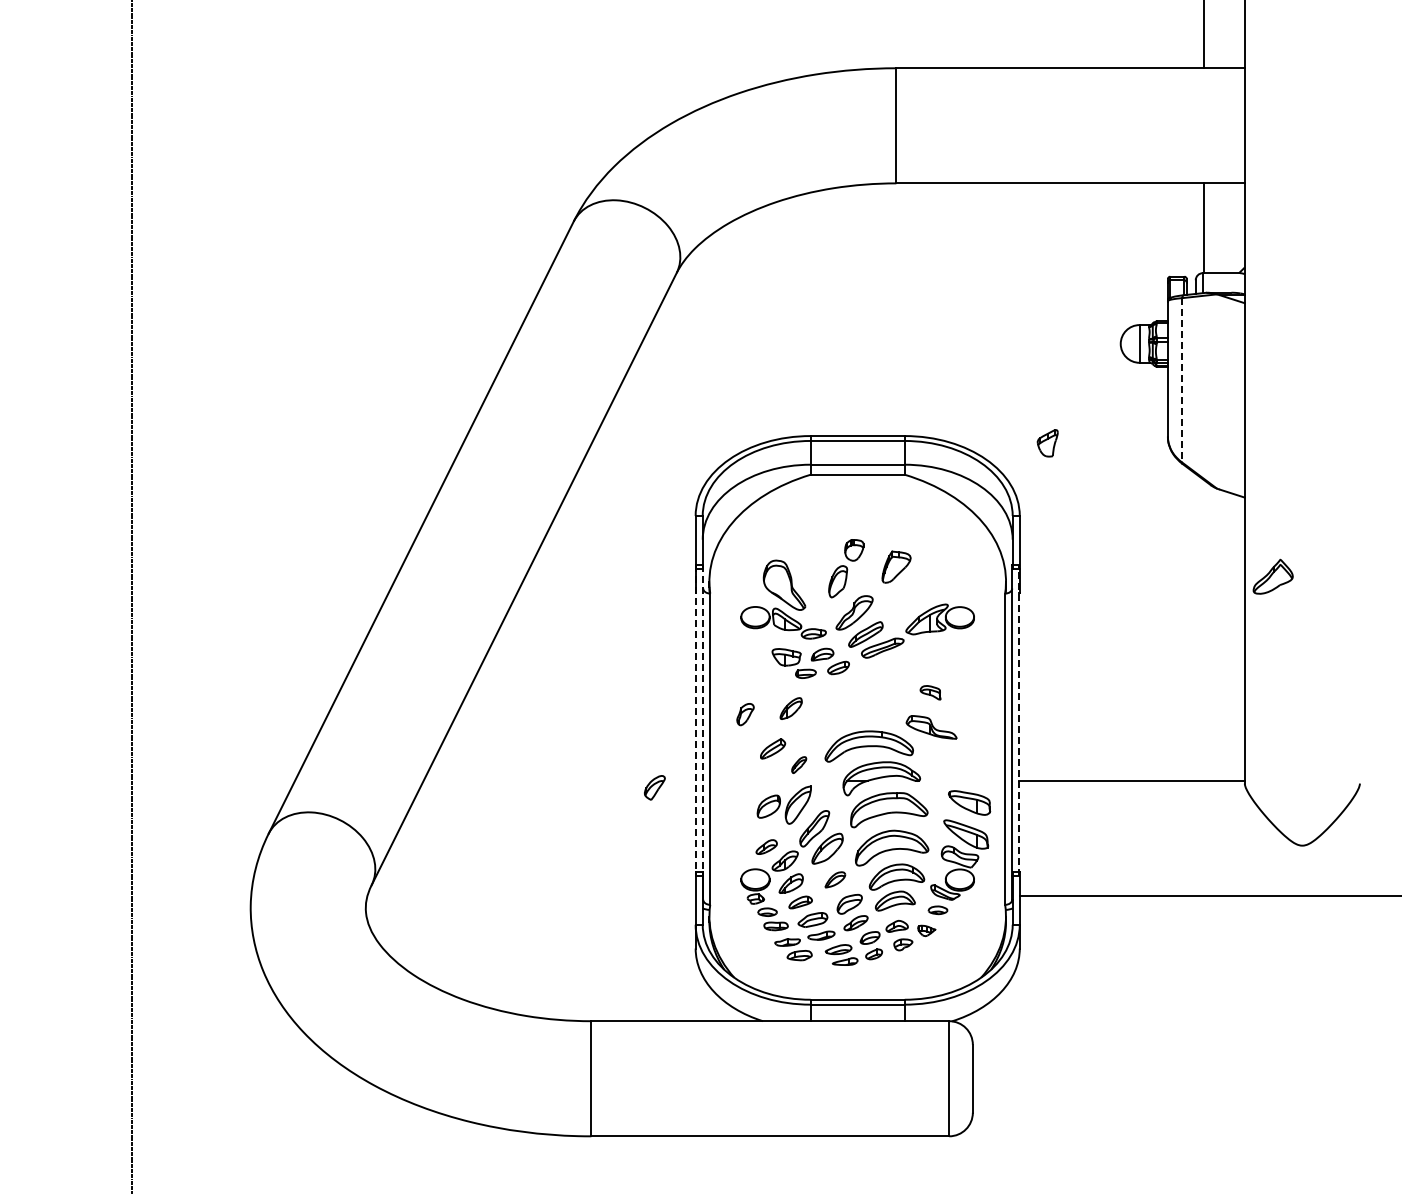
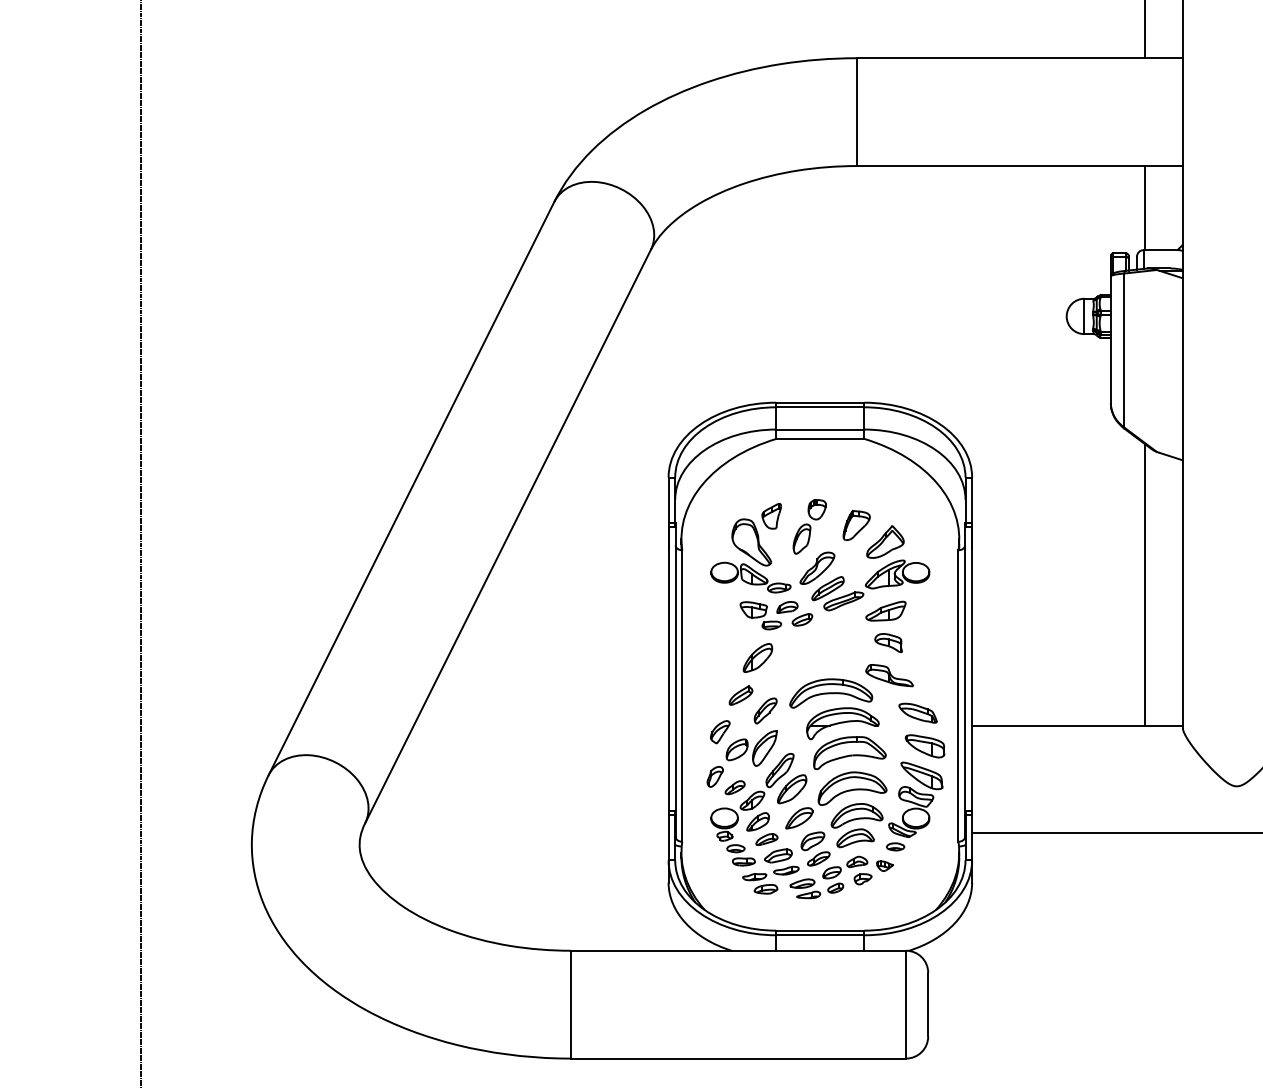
line: (1182, 380) -> (1124, 350), dashed -> solid
part: (1047, 443) -> (771, 516), moved
part: (1272, 576) -> (884, 541), moved
line: (1204, 630) -> (1145, 584), added
part: (927, 658) -> (885, 611), added
part: (930, 692) -> (888, 642), size x1.43
part: (791, 708) -> (758, 657), size x1.43
part: (745, 714) -> (715, 776), moved
line: (696, 720) -> (669, 669), dashed -> solid
line: (703, 720) -> (675, 669), dashed -> solid
line: (1019, 720) -> (971, 669), dashed -> solid
part: (798, 764) -> (764, 710), size x1.67
part: (961, 767) -> (917, 713), added
part: (654, 787) -> (719, 731), moved
part: (835, 879) -> (799, 818), size x1.43

